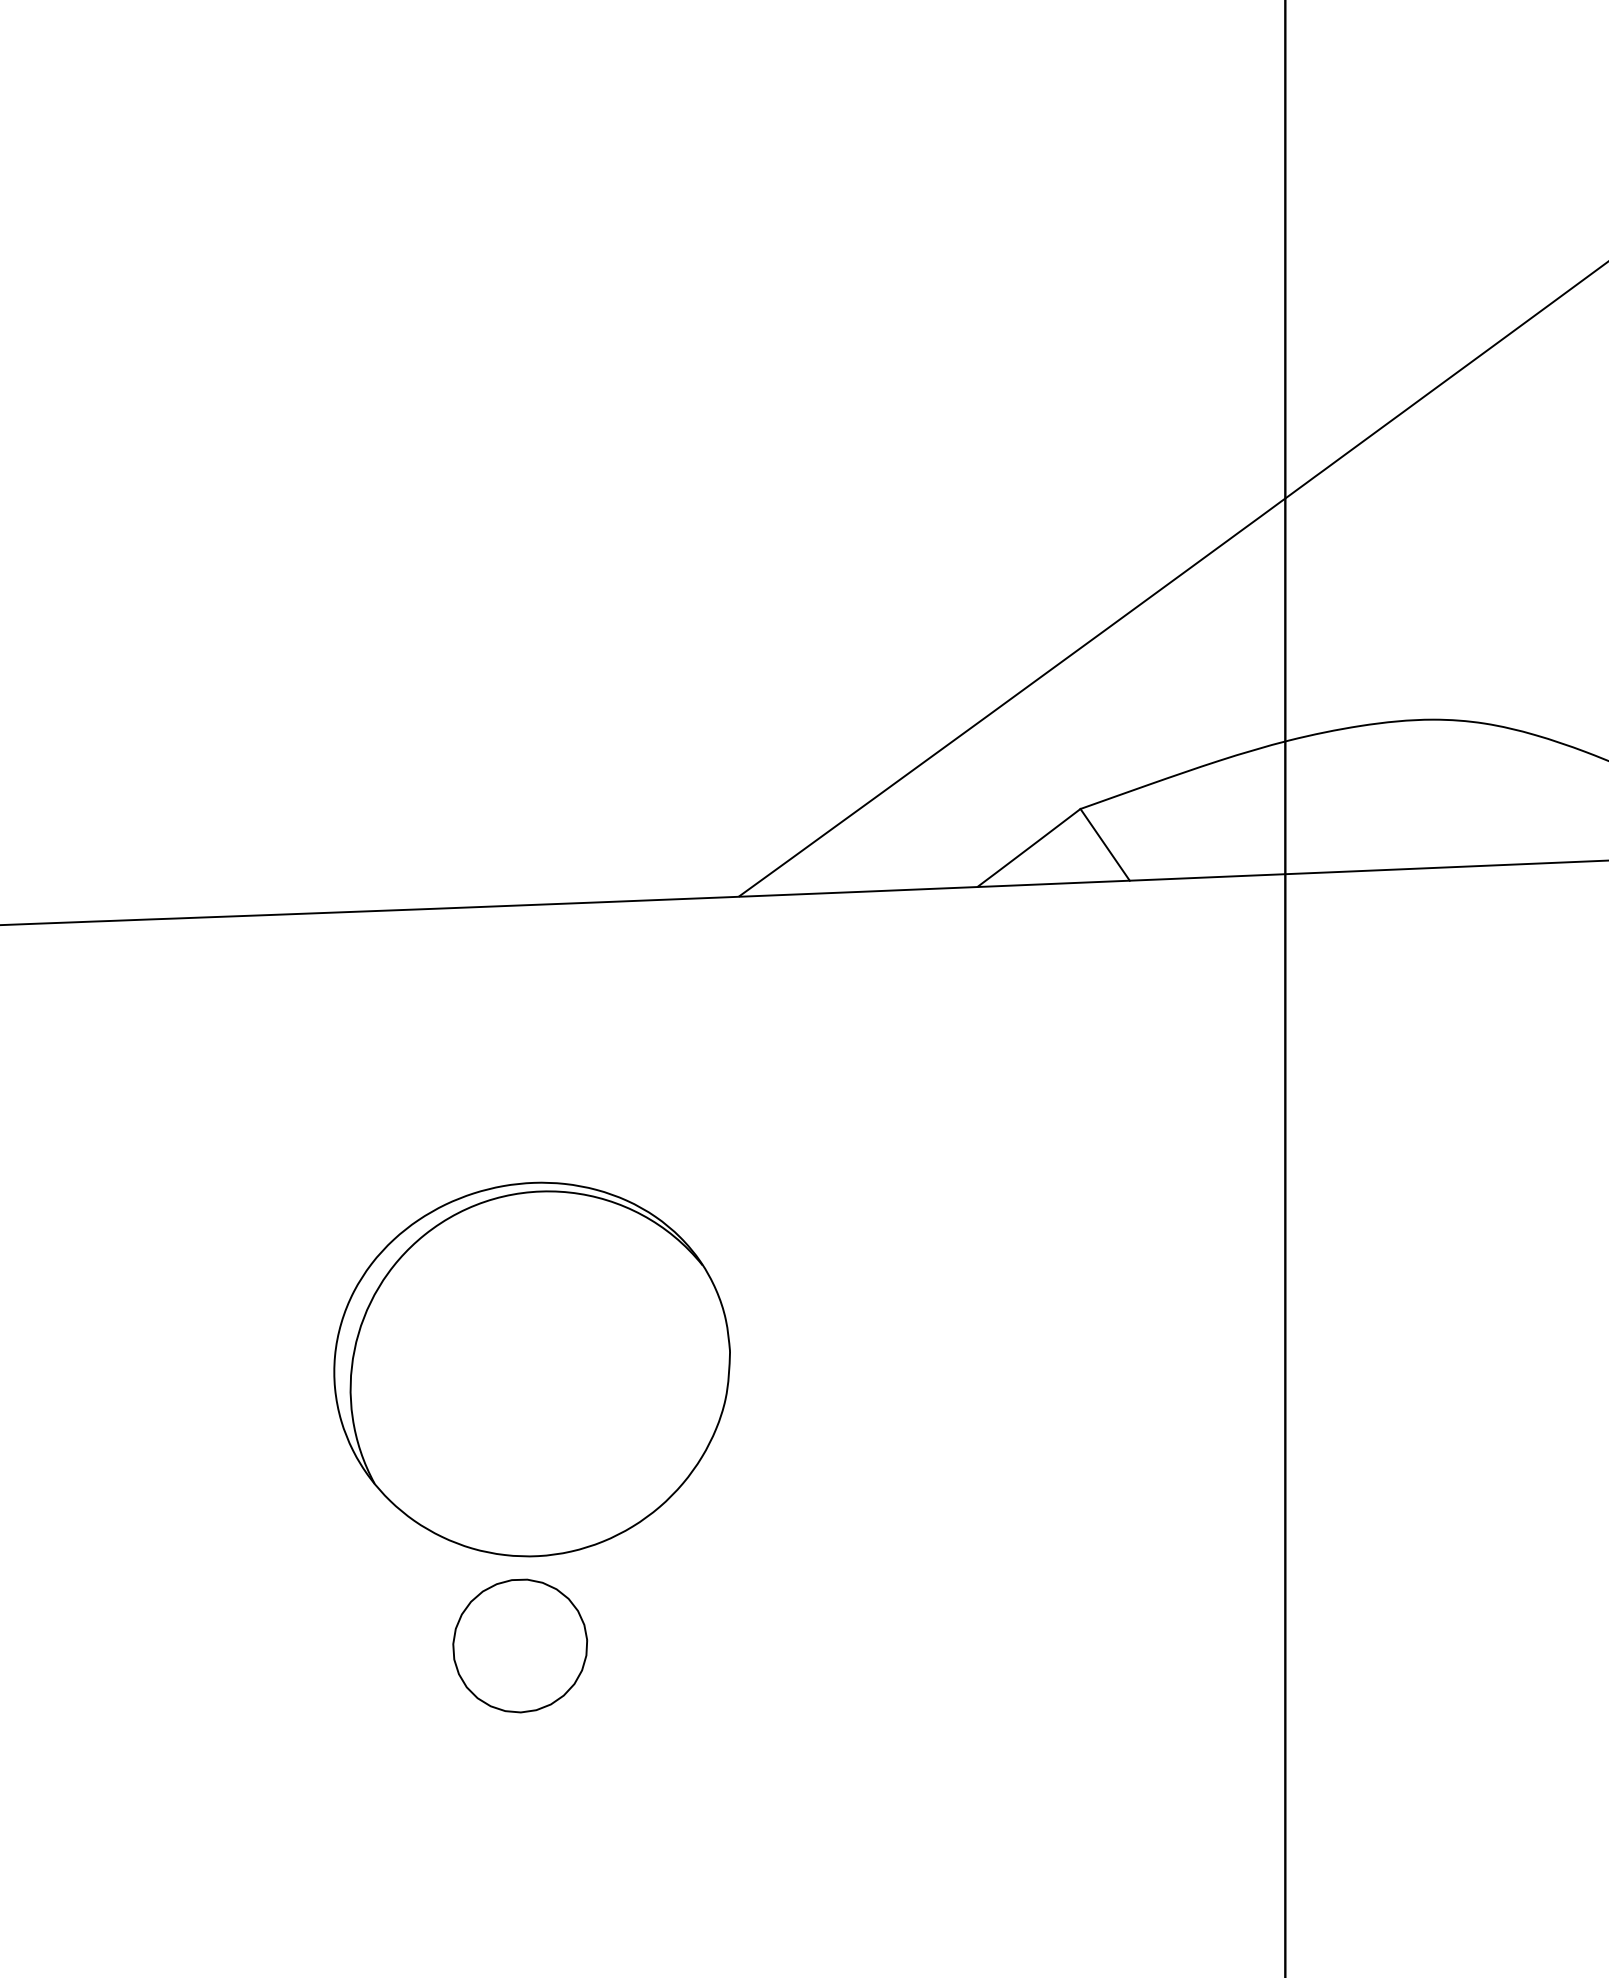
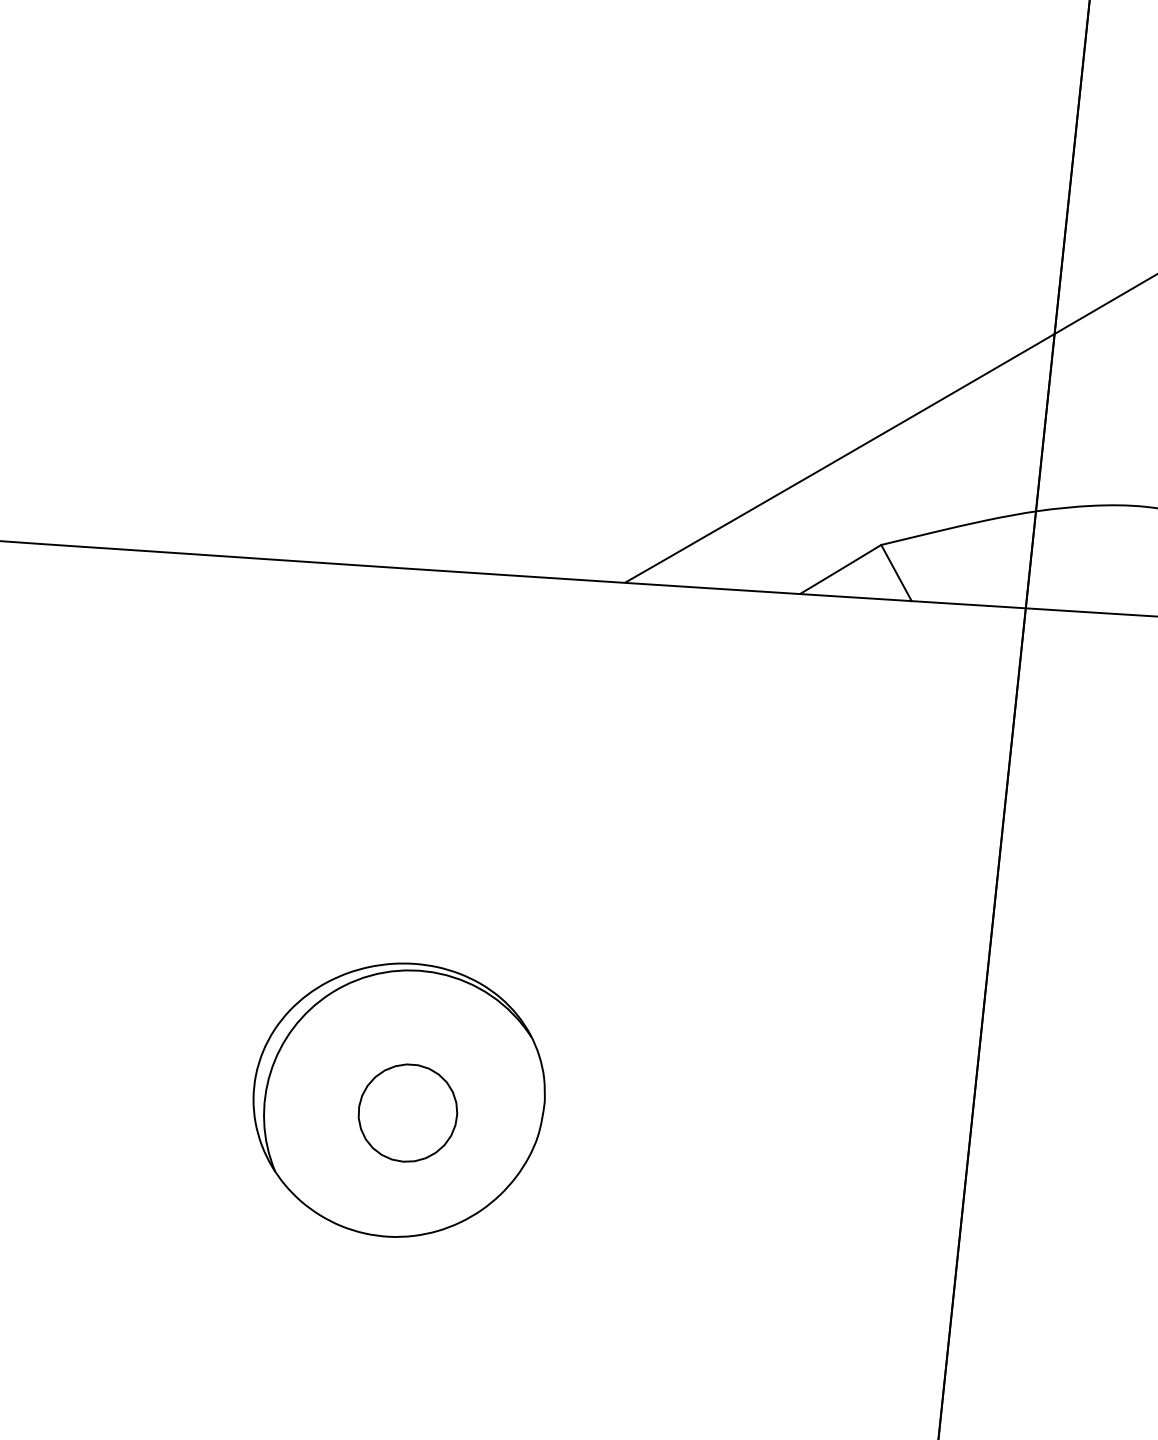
part: (531, 1369) -> (398, 1099), moved

